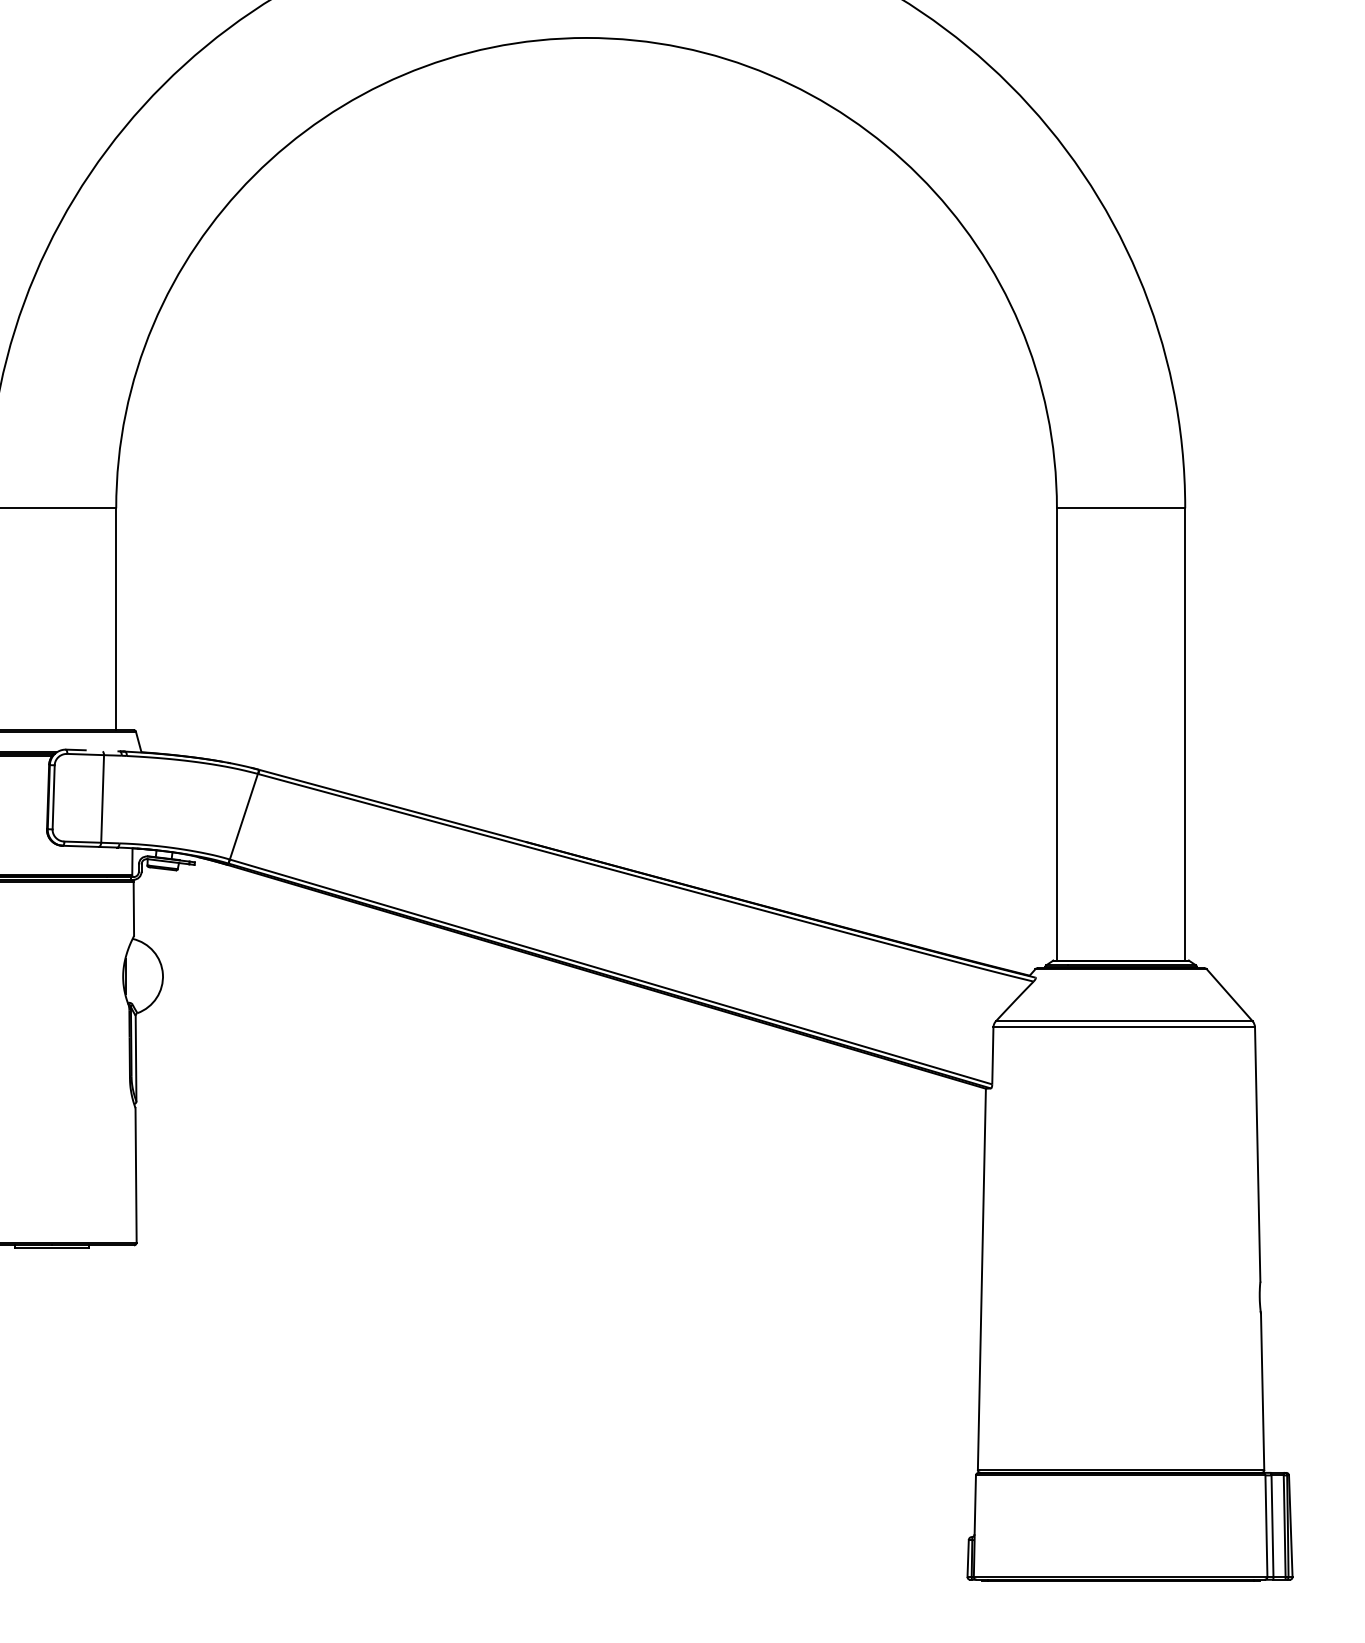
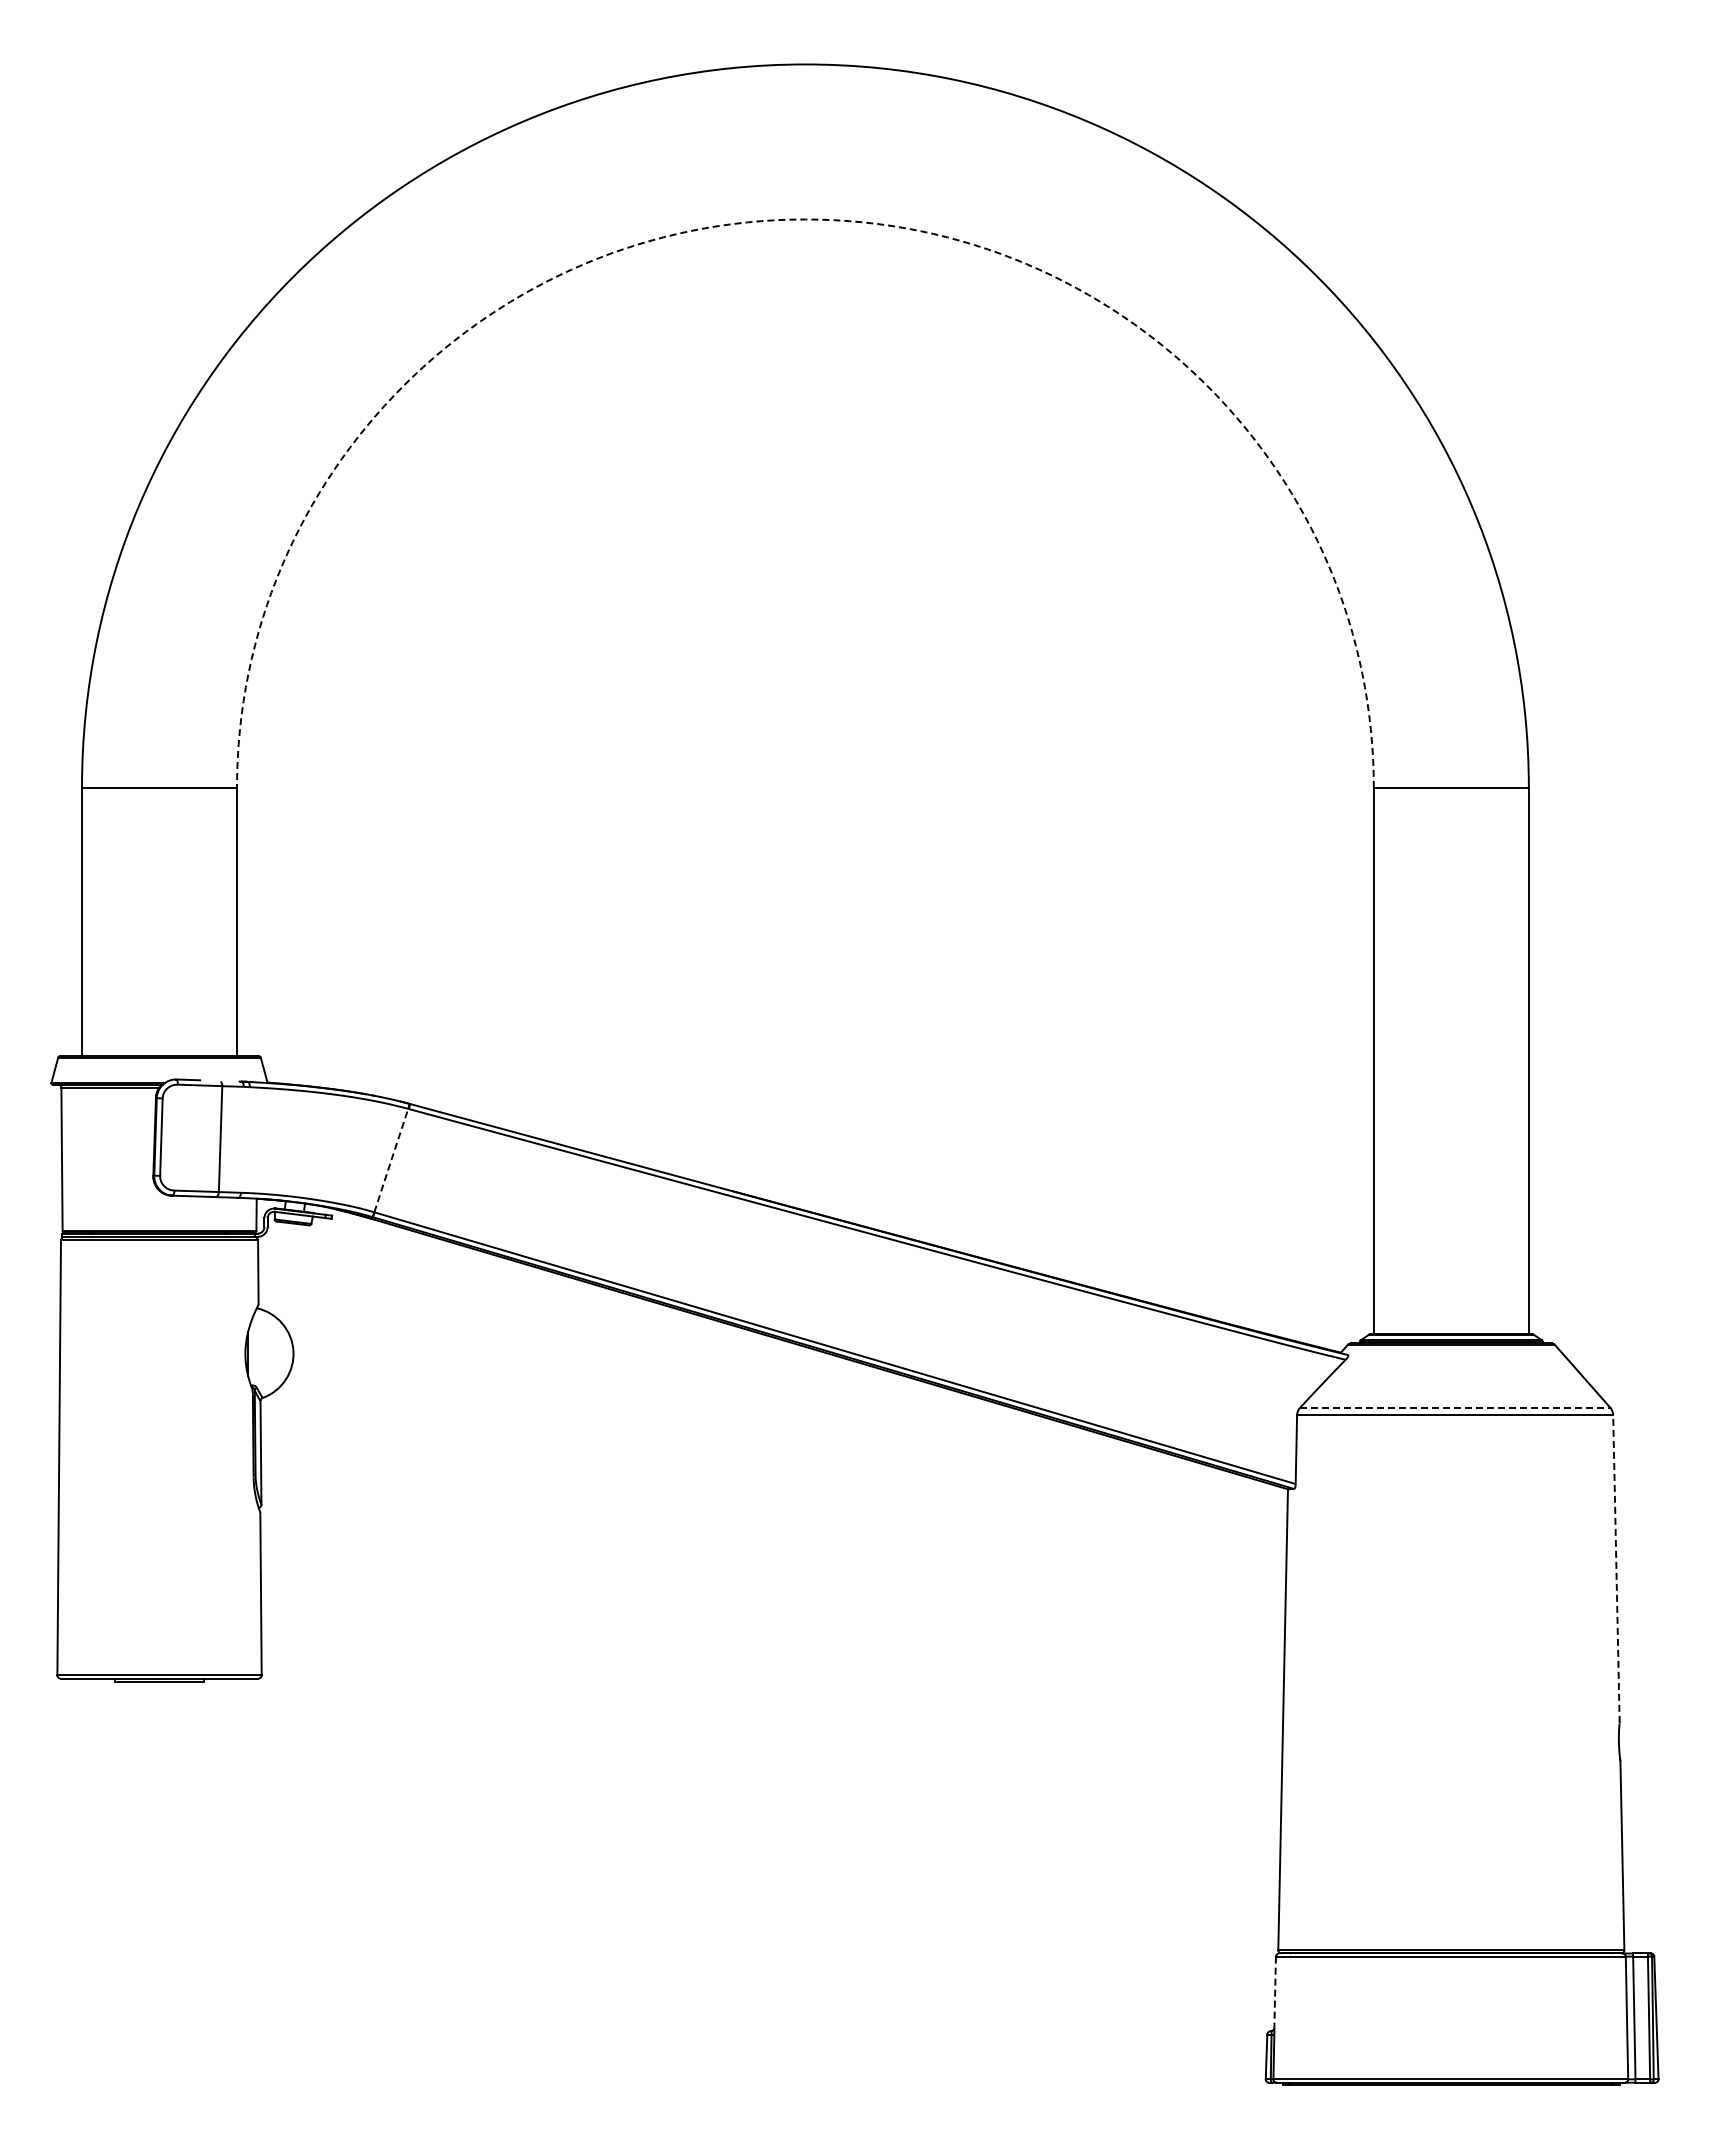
arc: (586, 37) -> (805, 219), solid -> dashed
line: (244, 816) -> (391, 1160), solid -> dashed
line: (1124, 1021) -> (1455, 1407), solid -> dashed
line: (1257, 1154) -> (1616, 1568), solid -> dashed
line: (975, 1505) -> (1275, 1992), solid -> dashed

